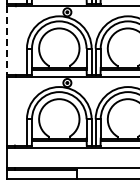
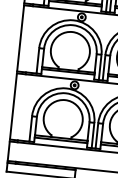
line: (6, 41) -> (20, 39), dashed -> solid

